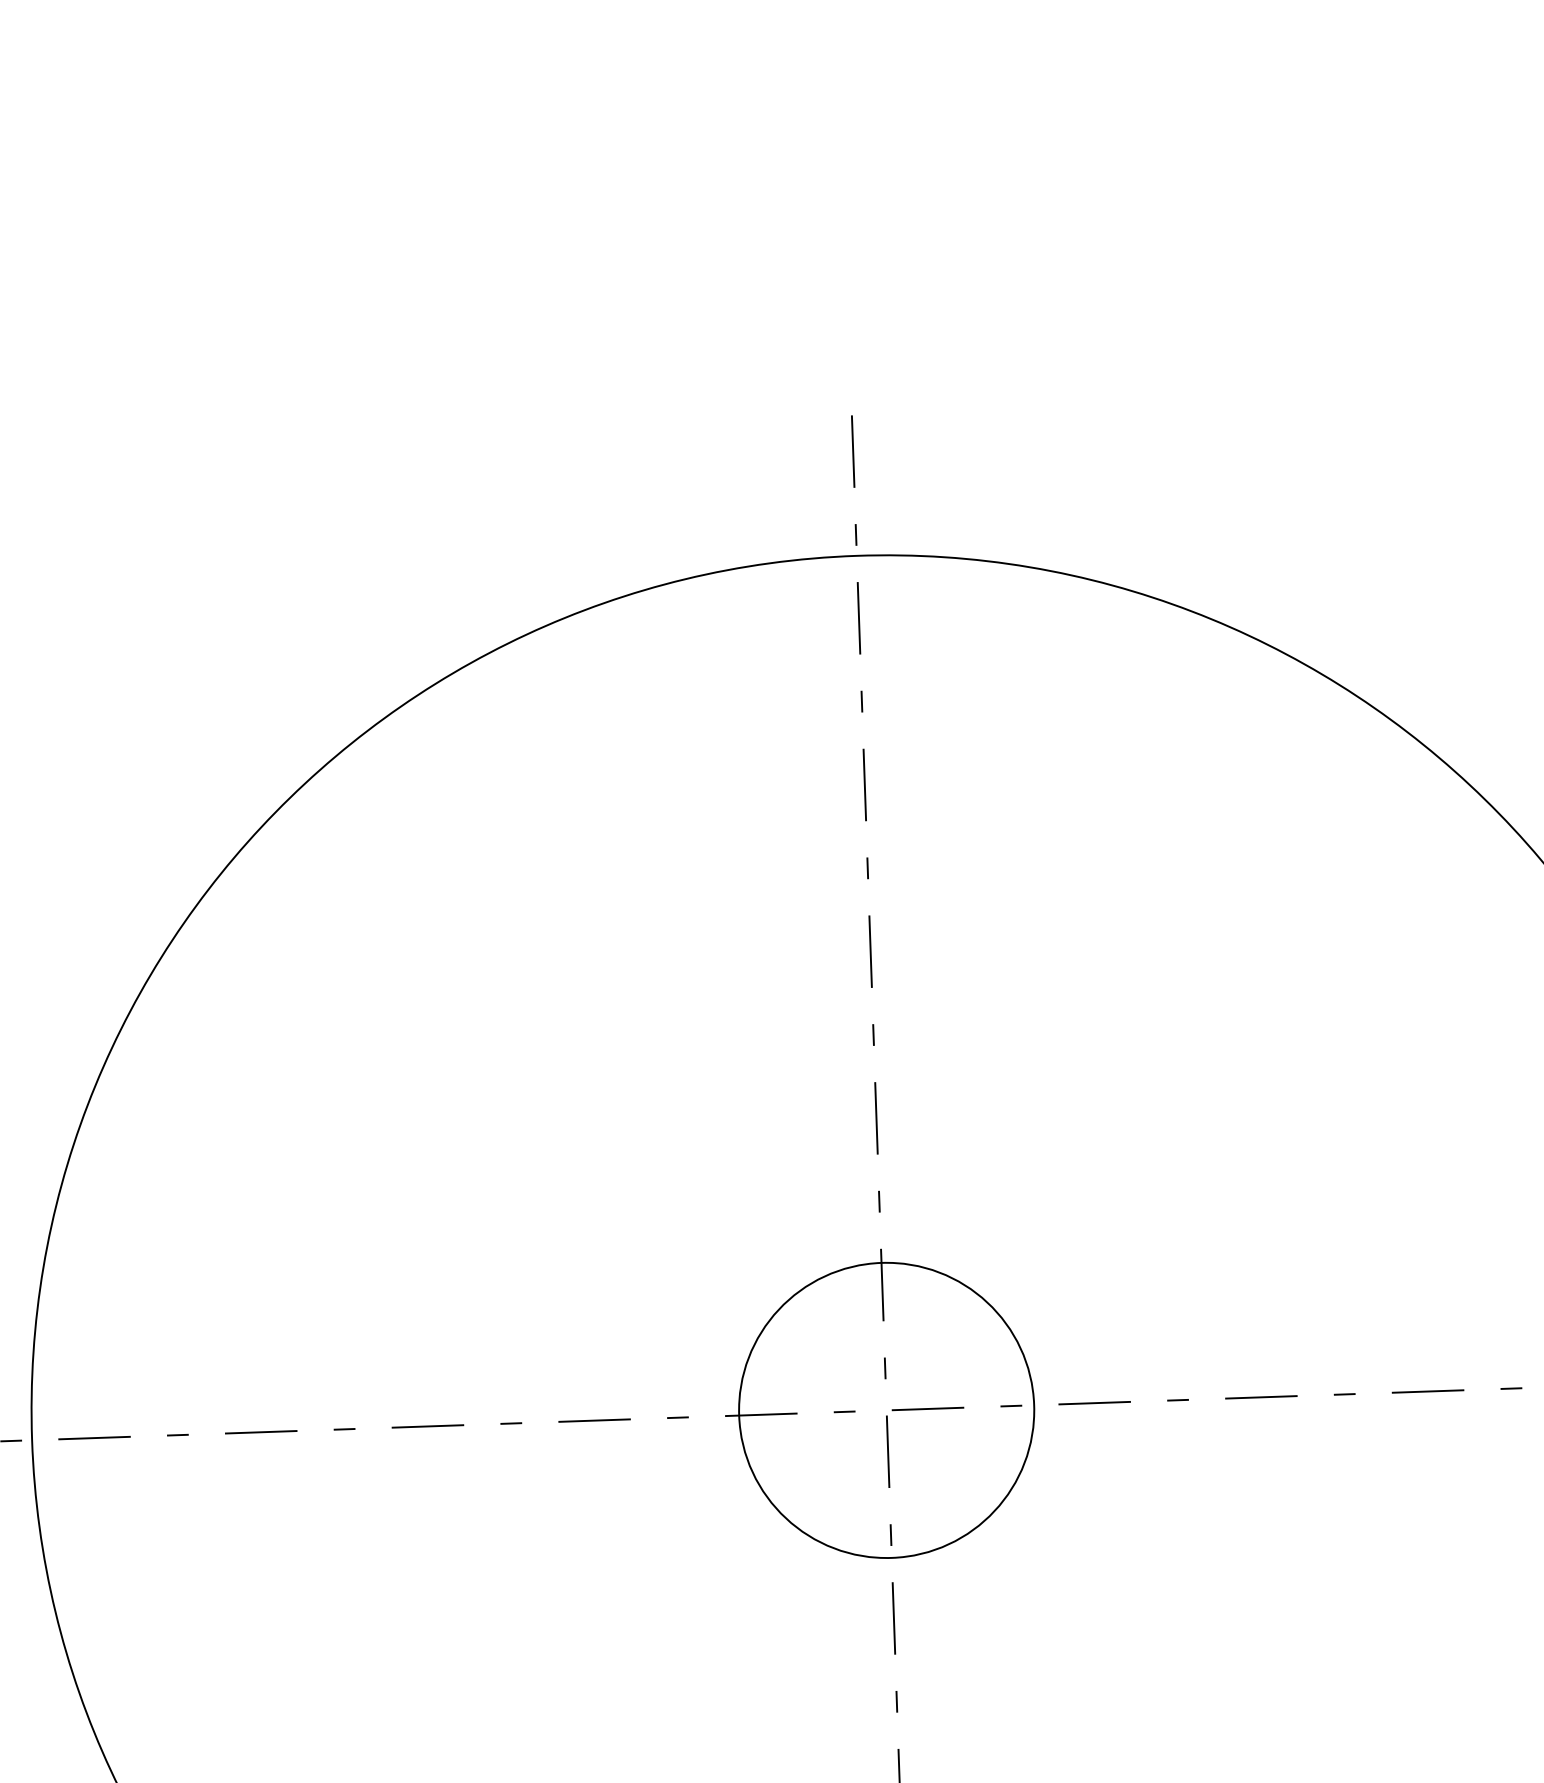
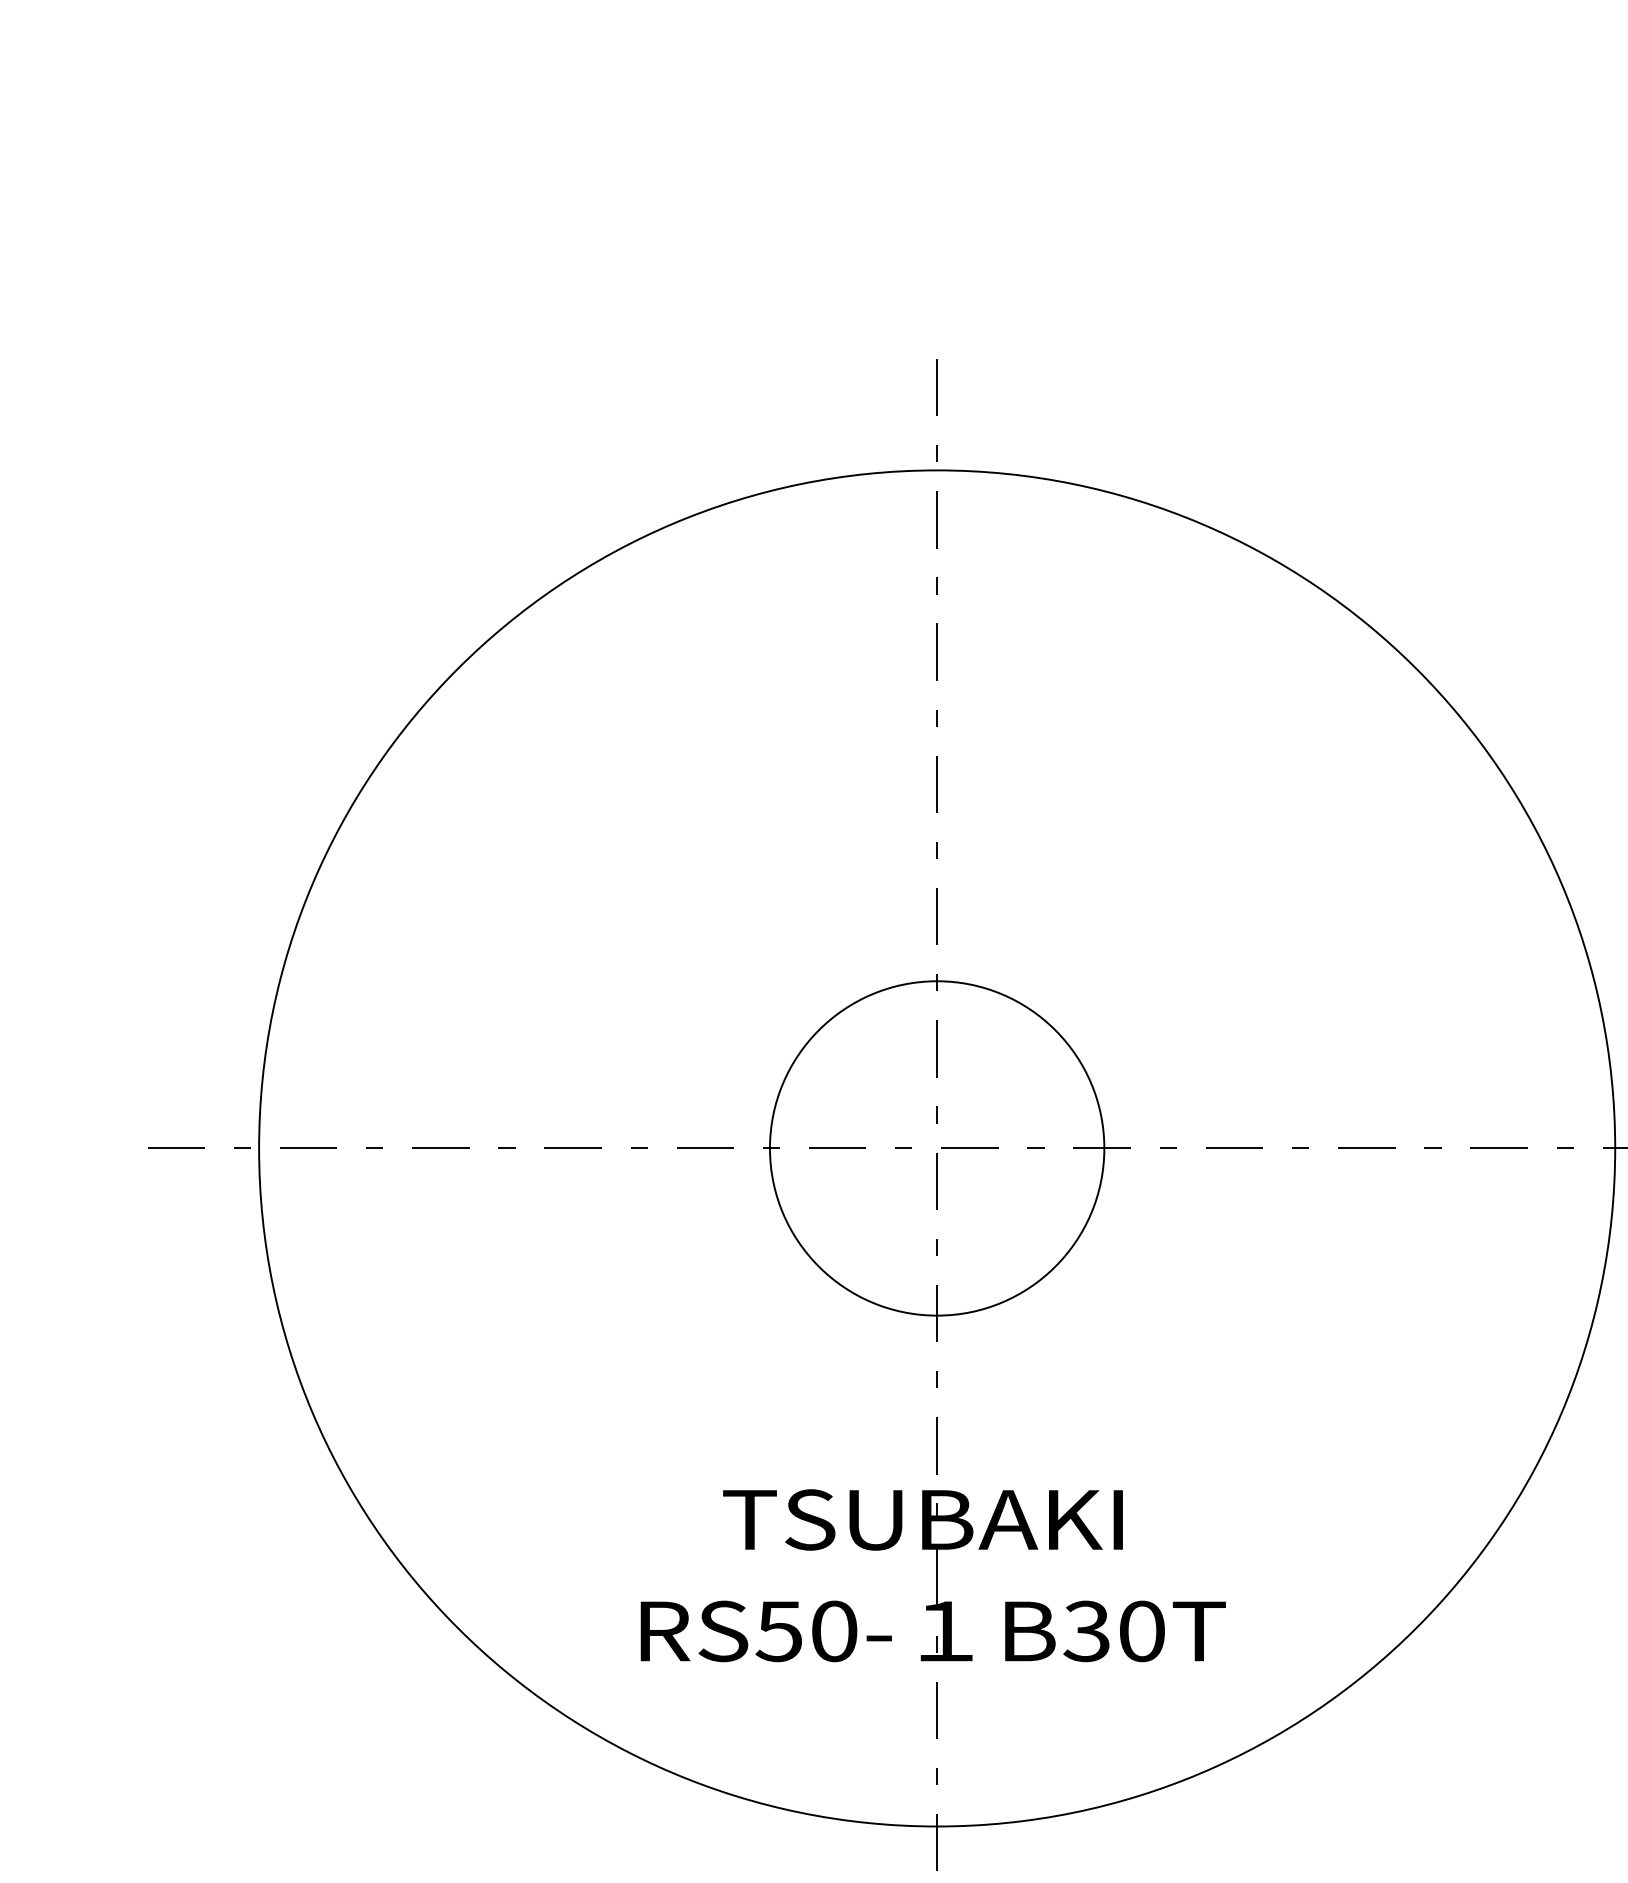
circle: (885, 1410) -> (936, 1148), size x1.43

